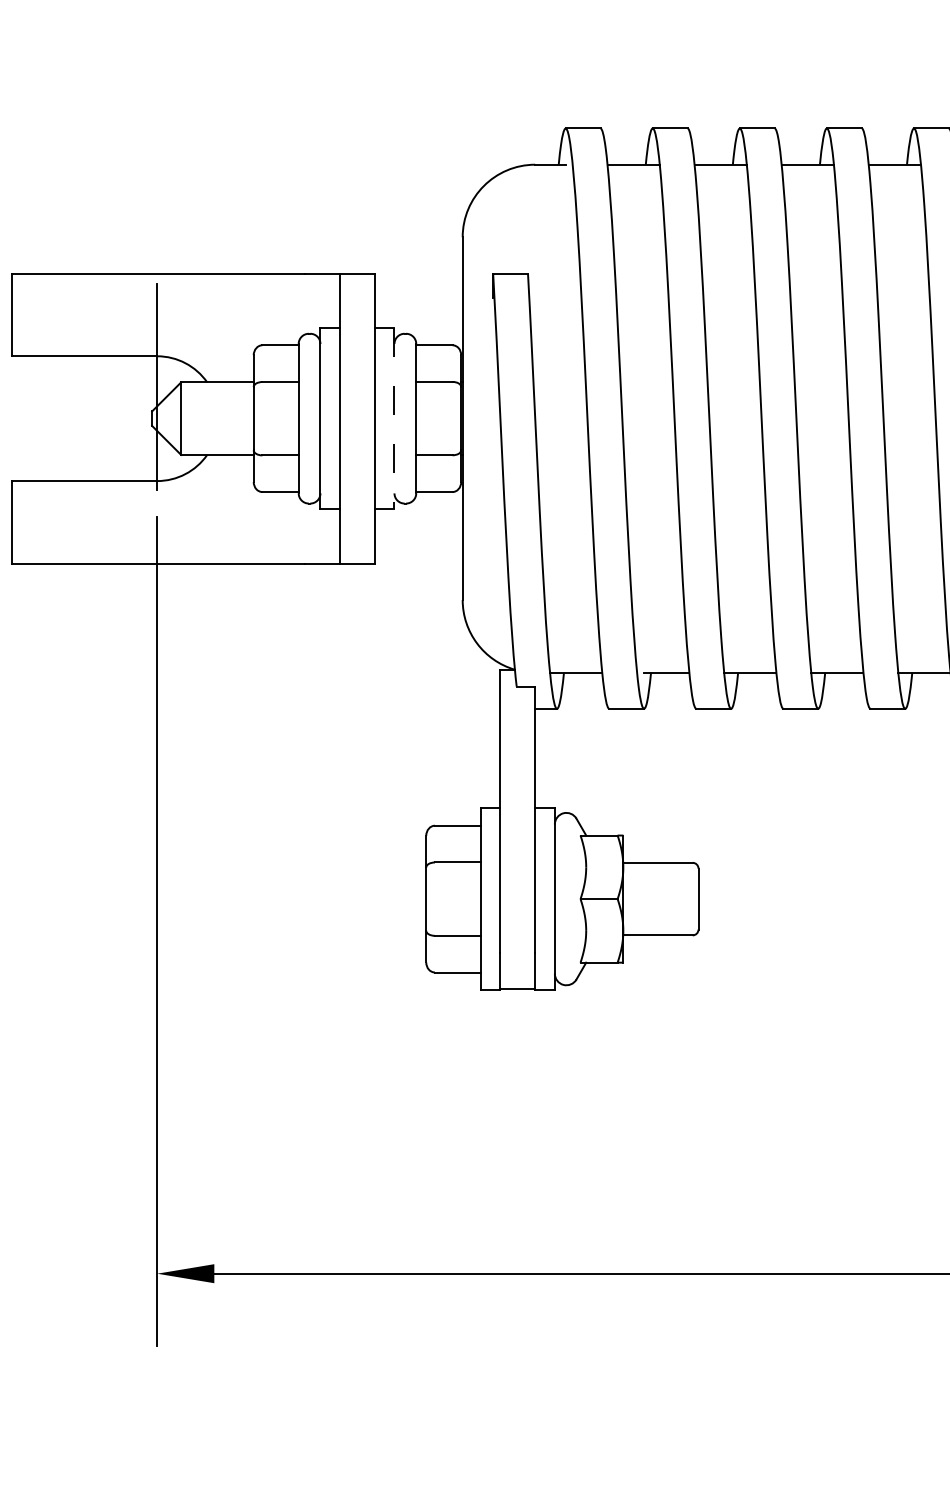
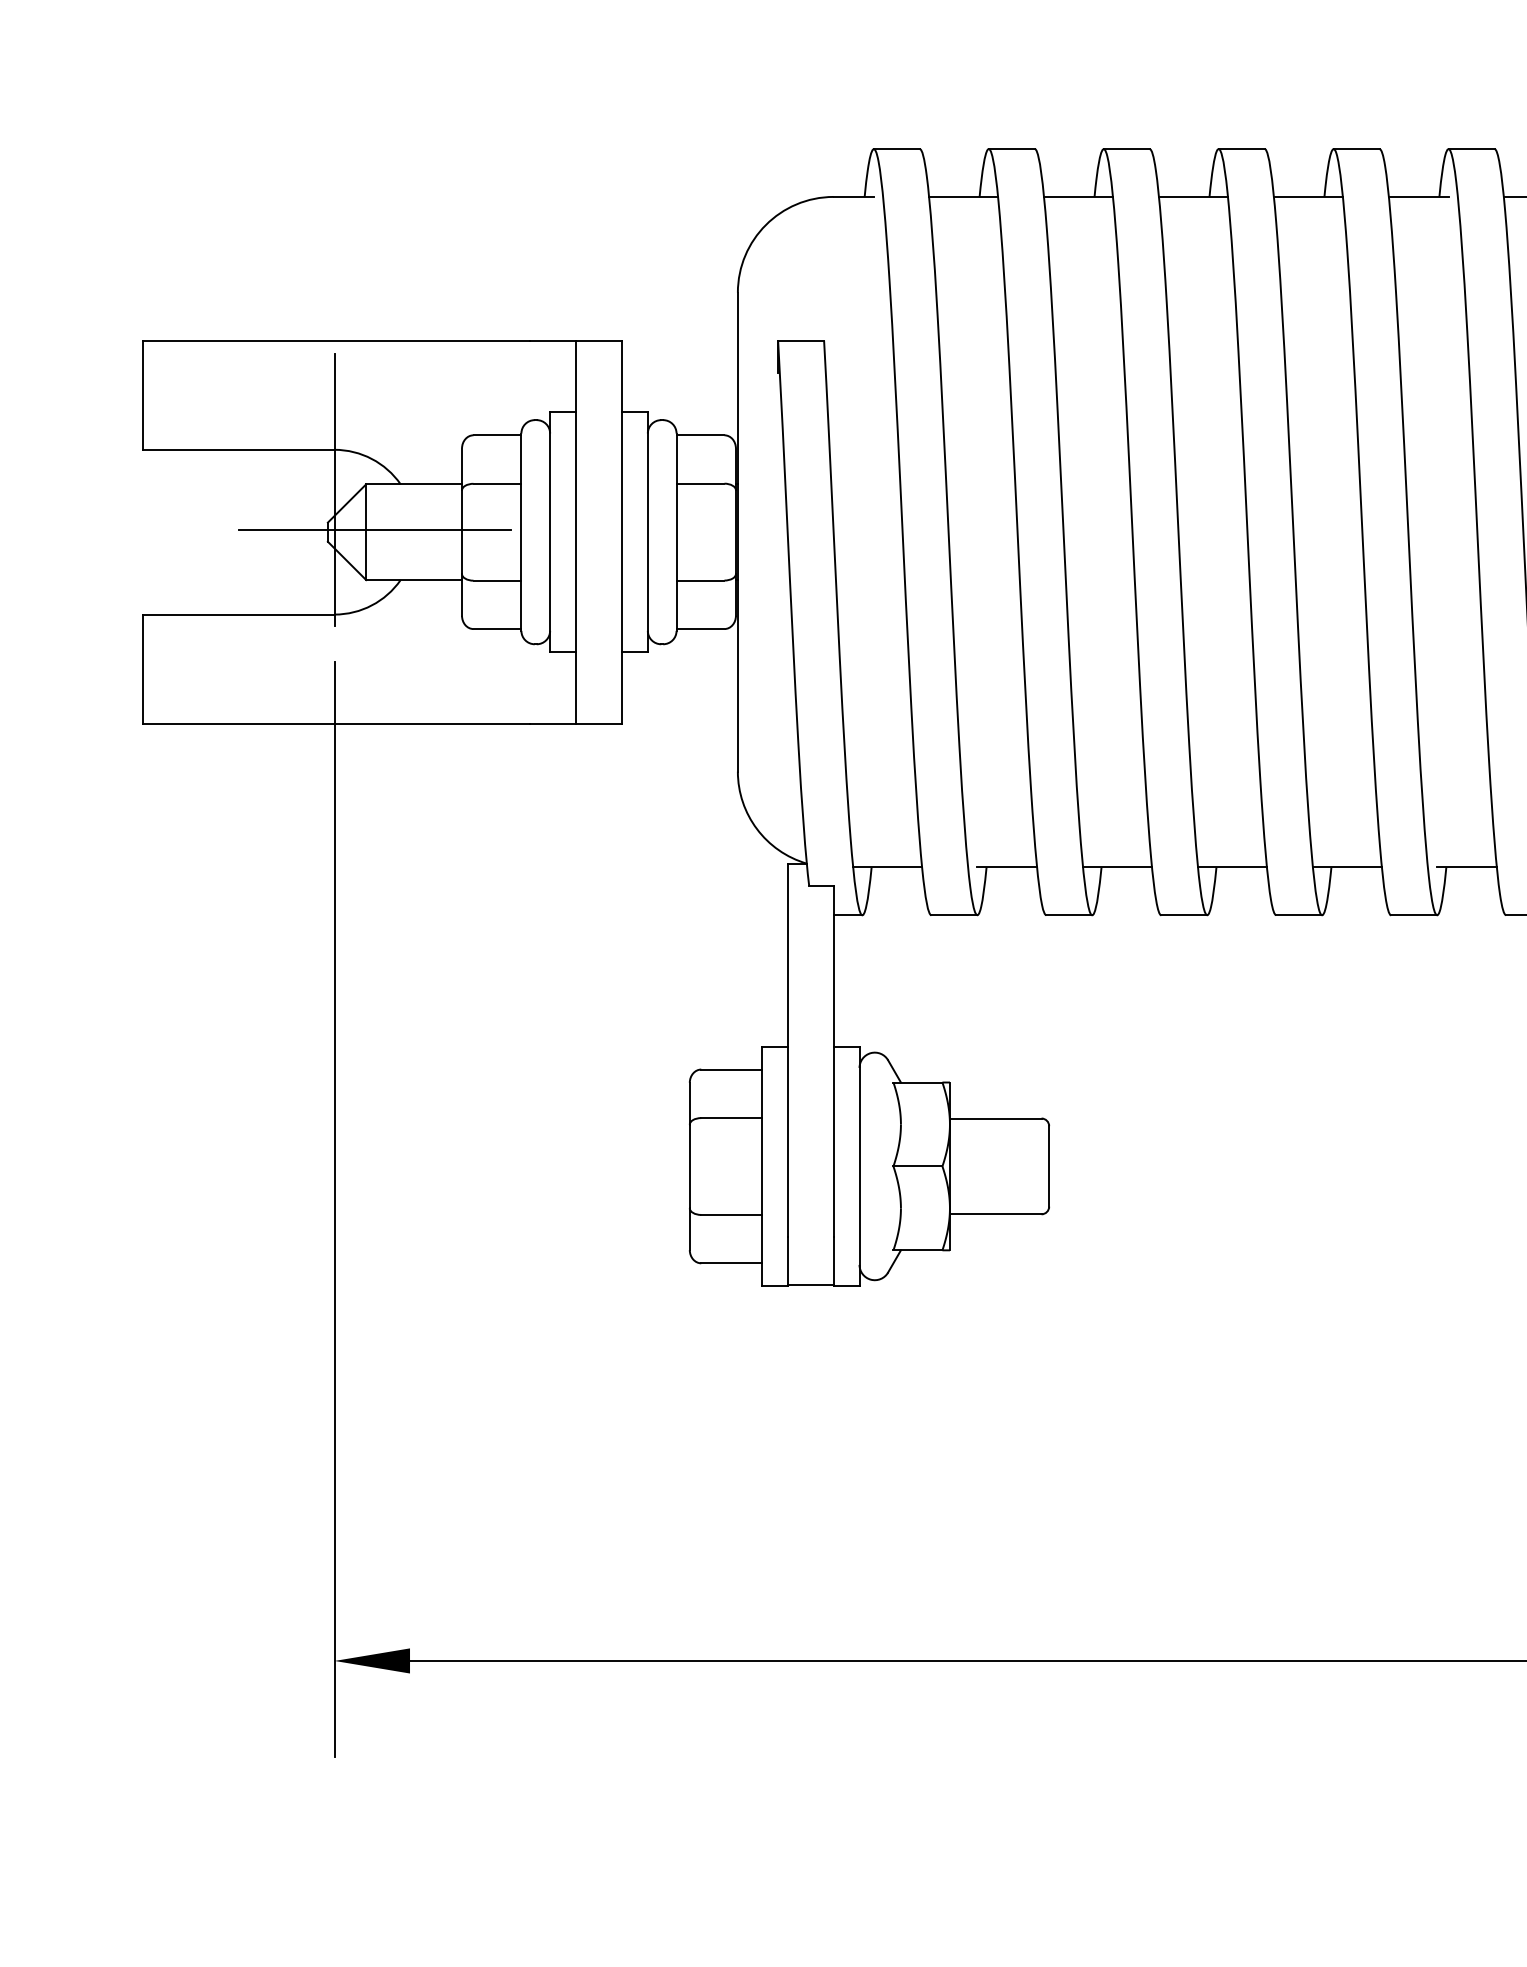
line: (187, 417) -> (374, 530), added
line: (394, 418) -> (647, 532), dashed -> solid

